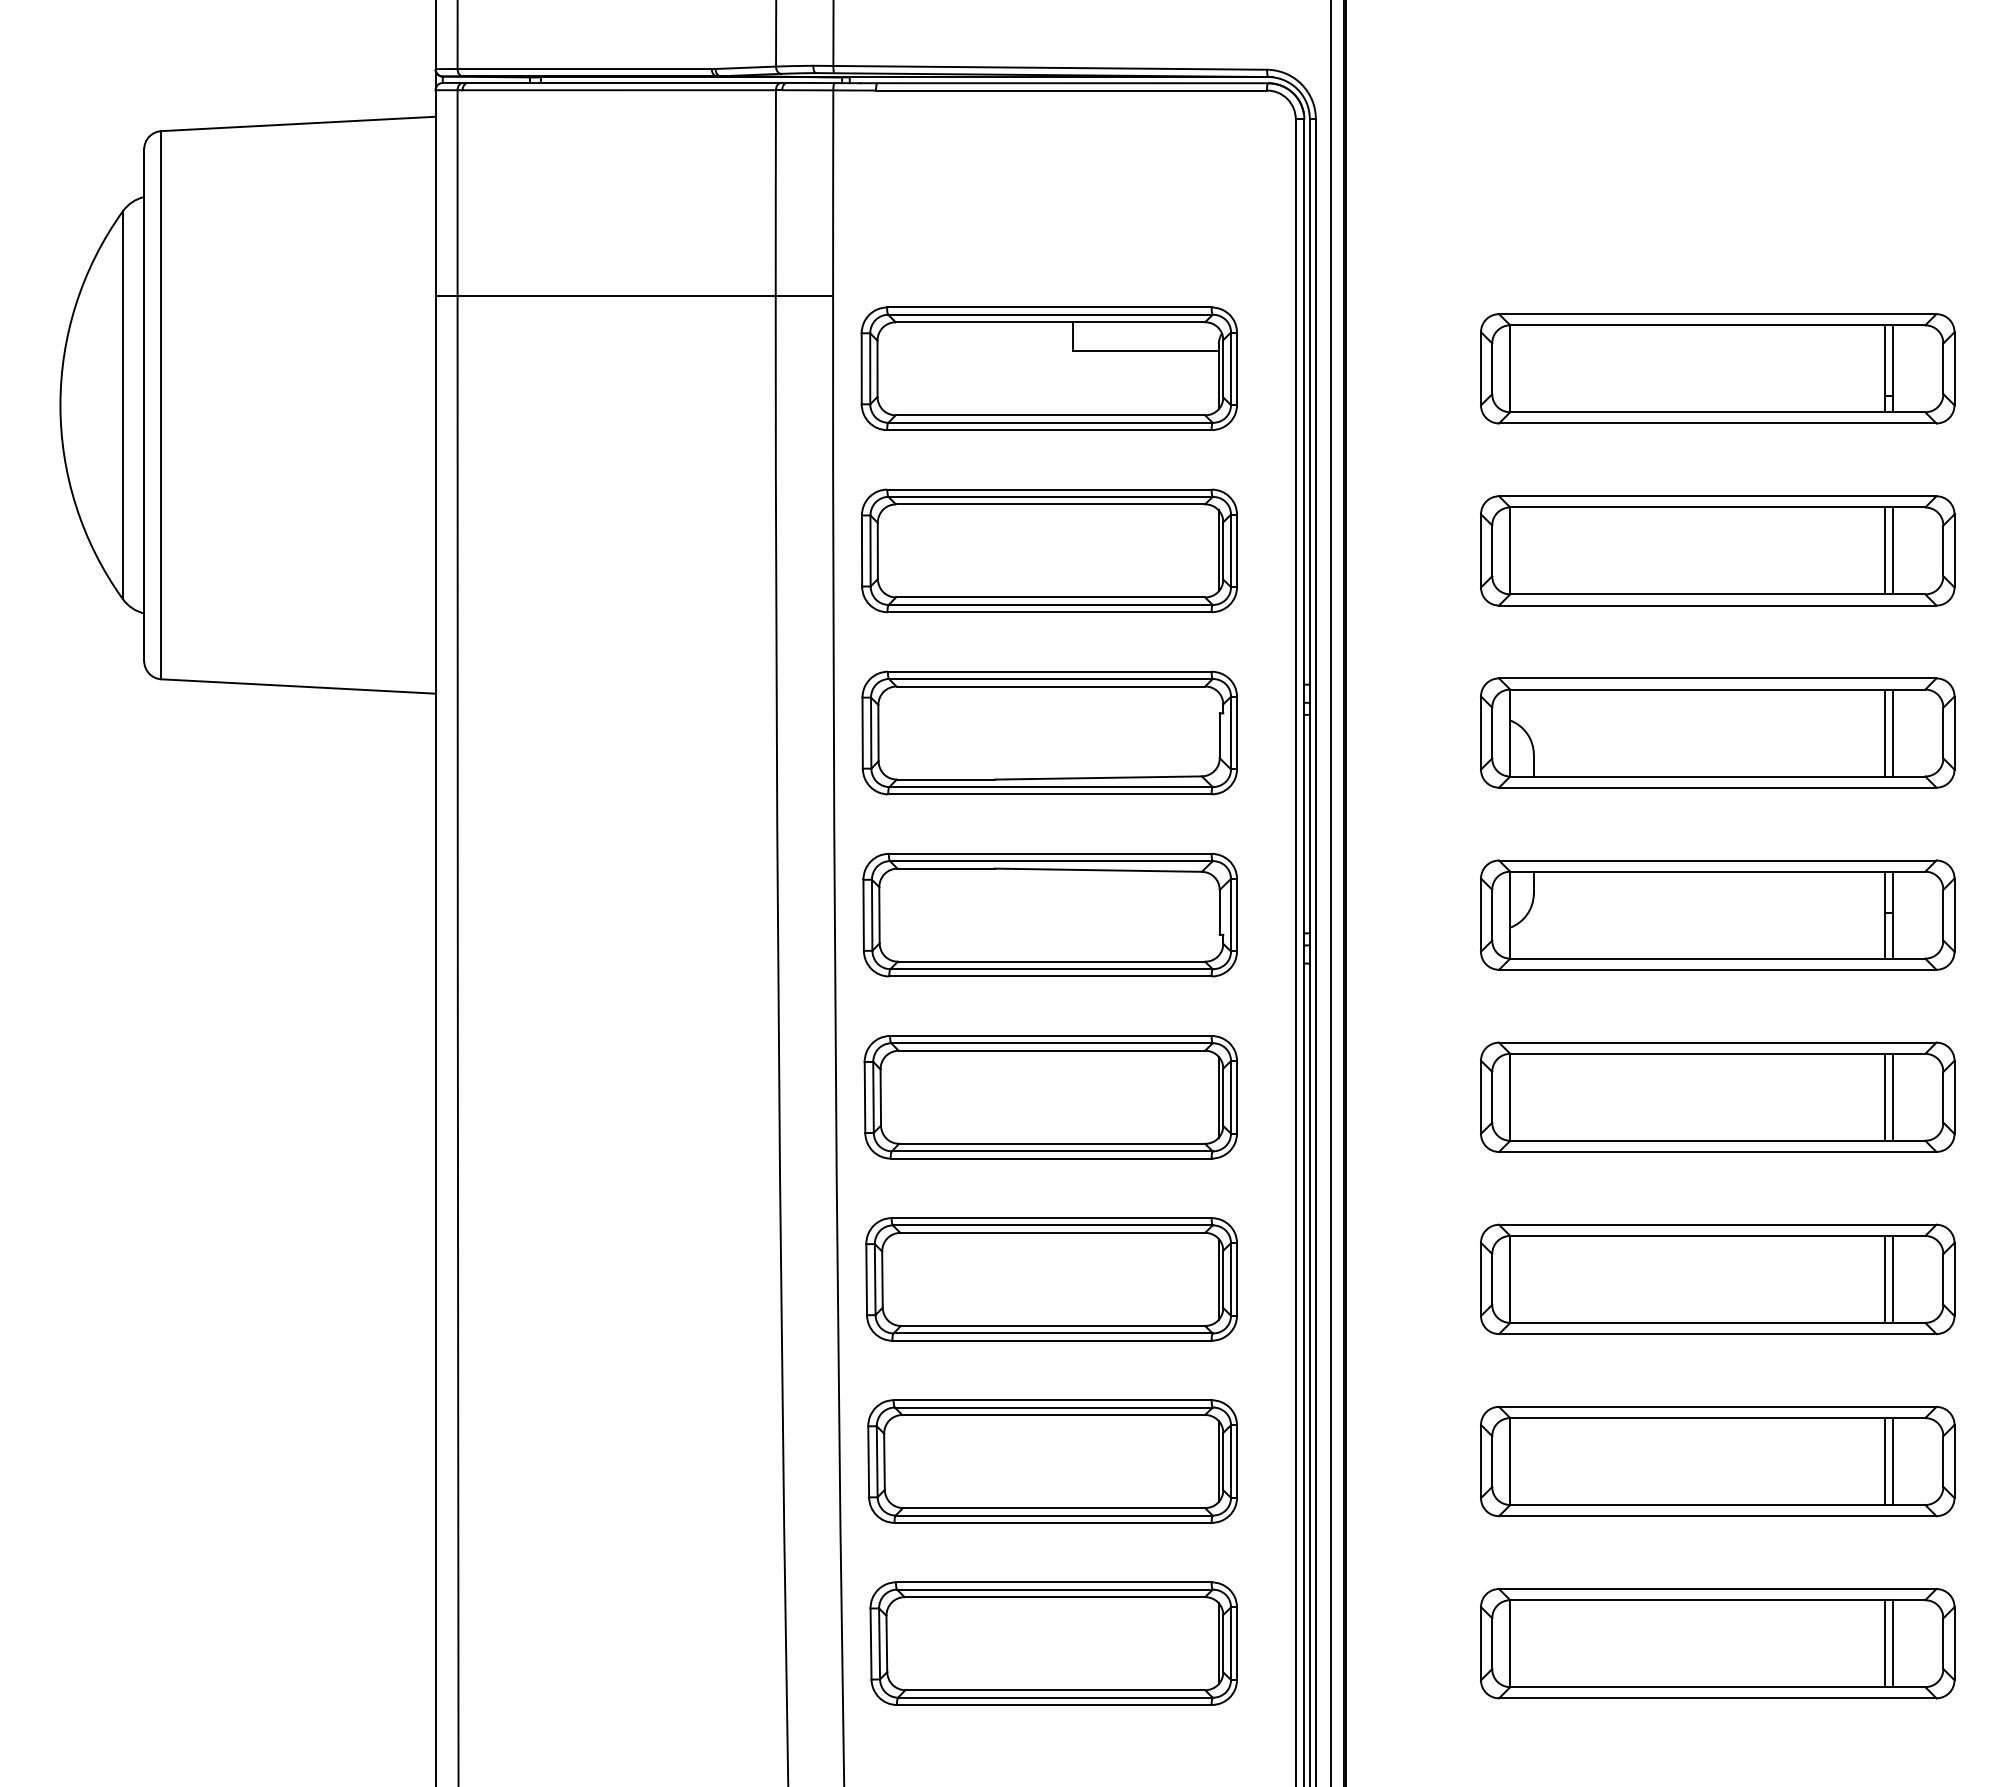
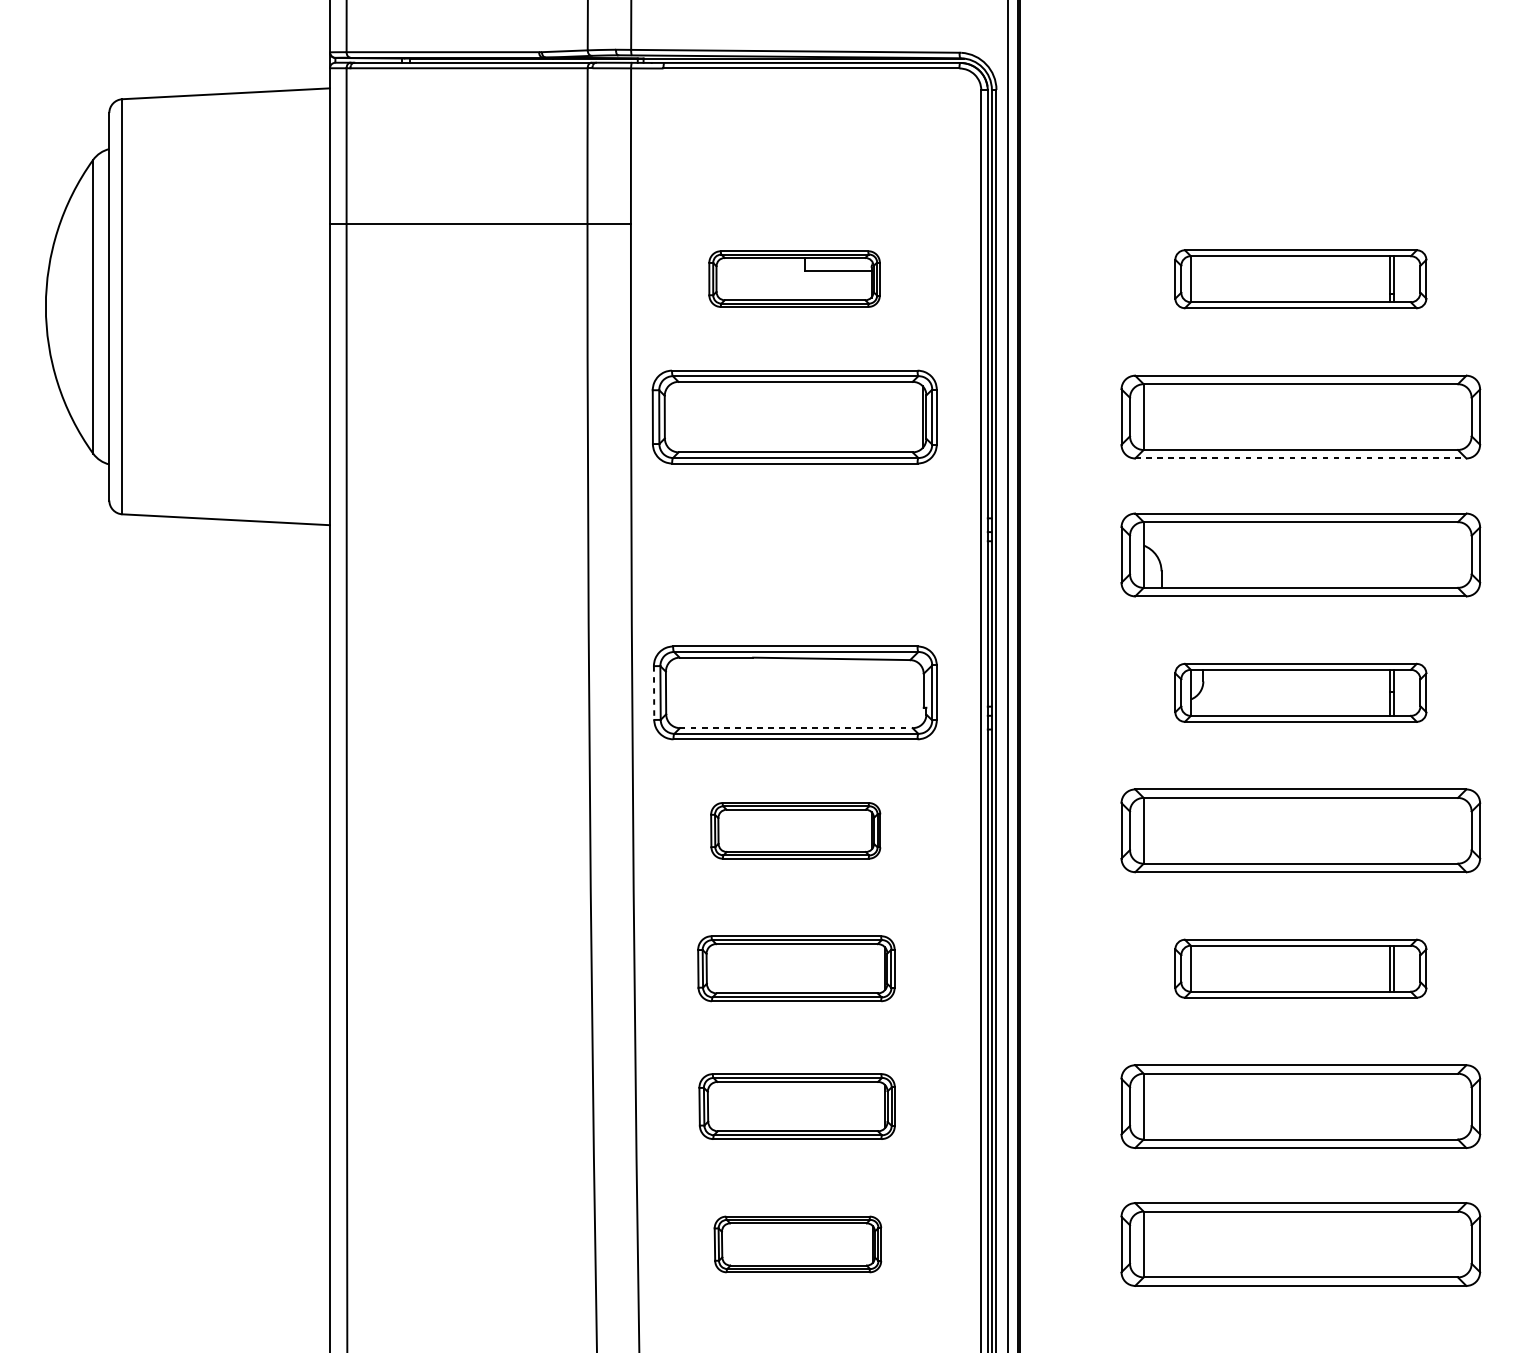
part: (1048, 368) -> (794, 278), size x0.6
part: (1717, 368) -> (1300, 278), size x0.7
line: (1885, 550) -> (1427, 416), removed
line: (1892, 550) -> (1433, 416), removed
line: (1717, 605) -> (1300, 458), solid -> dashed
part: (1049, 732) -> (794, 554), removed
line: (1885, 732) -> (1427, 554), removed
line: (1892, 732) -> (1433, 554), removed
part: (1717, 914) -> (1300, 692), size x0.7
line: (863, 915) -> (653, 693), solid -> dashed
line: (1051, 961) -> (796, 727), solid -> dashed
line: (1885, 1096) -> (1427, 830), removed
line: (1892, 1096) -> (1433, 830), removed
part: (1050, 1097) -> (795, 830), size x0.6
part: (1051, 1279) -> (796, 968), size x0.7
part: (1717, 1279) -> (1300, 968), size x0.7
part: (1052, 1461) -> (797, 1106), size x0.7
line: (1885, 1461) -> (1427, 1106), removed
line: (1892, 1461) -> (1433, 1106), removed
part: (1053, 1643) -> (797, 1244), size x0.6
line: (1885, 1643) -> (1427, 1244), removed
line: (1892, 1643) -> (1433, 1244), removed

